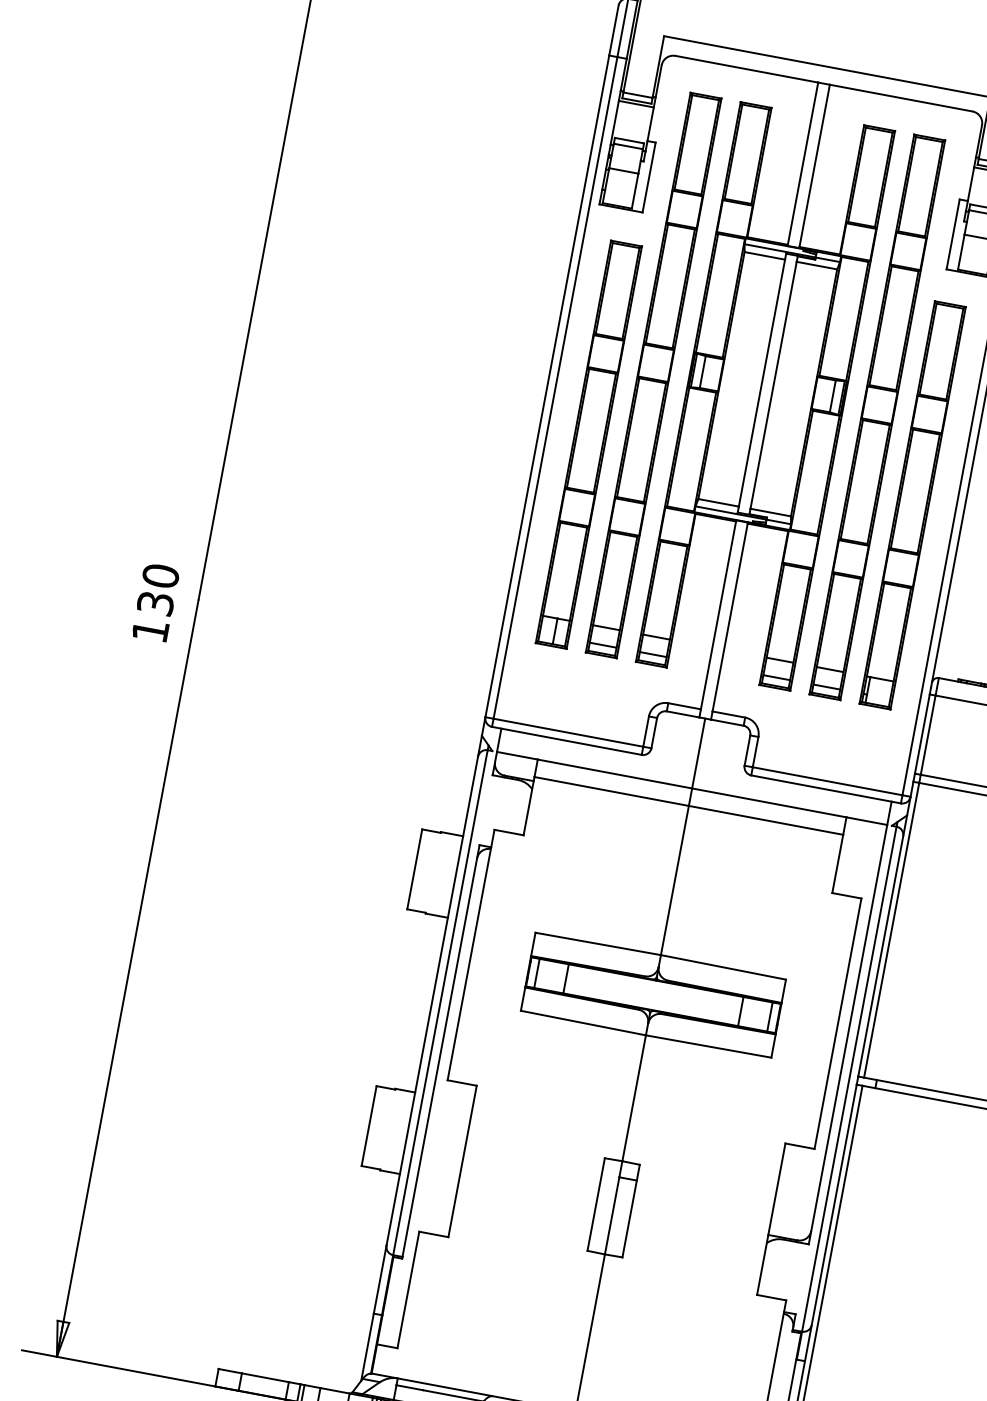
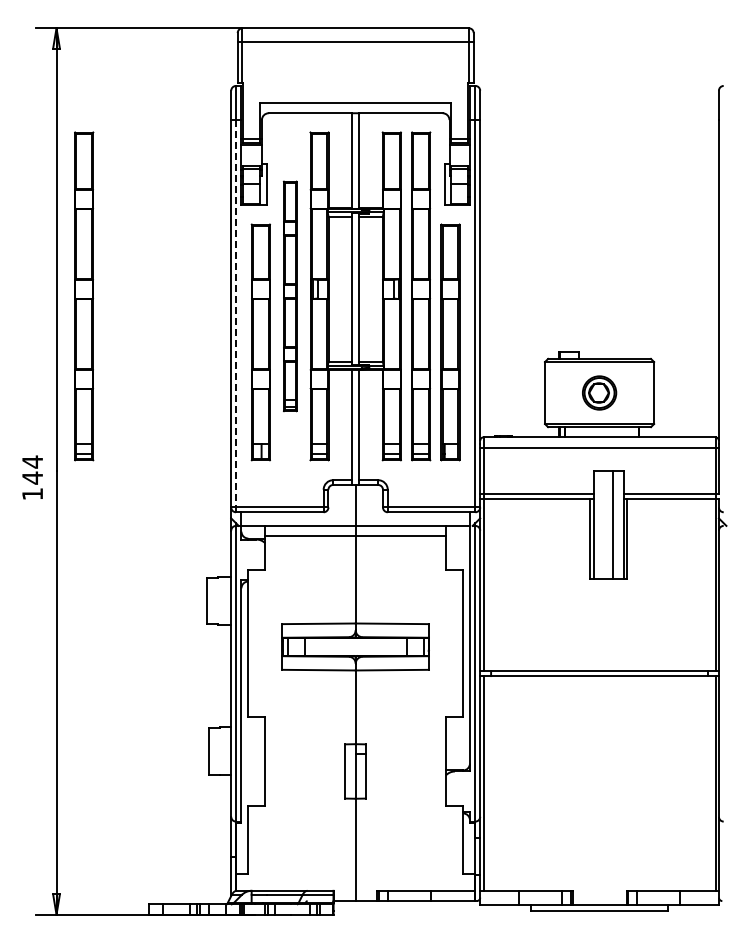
part: (302, 309) -> (84, 296), added
part: (654, 375) -> (290, 296), size x0.7
line: (556, 387) -> (236, 313), solid -> dashed
text: (158, 588) -> (32, 469), 130 -> 144

